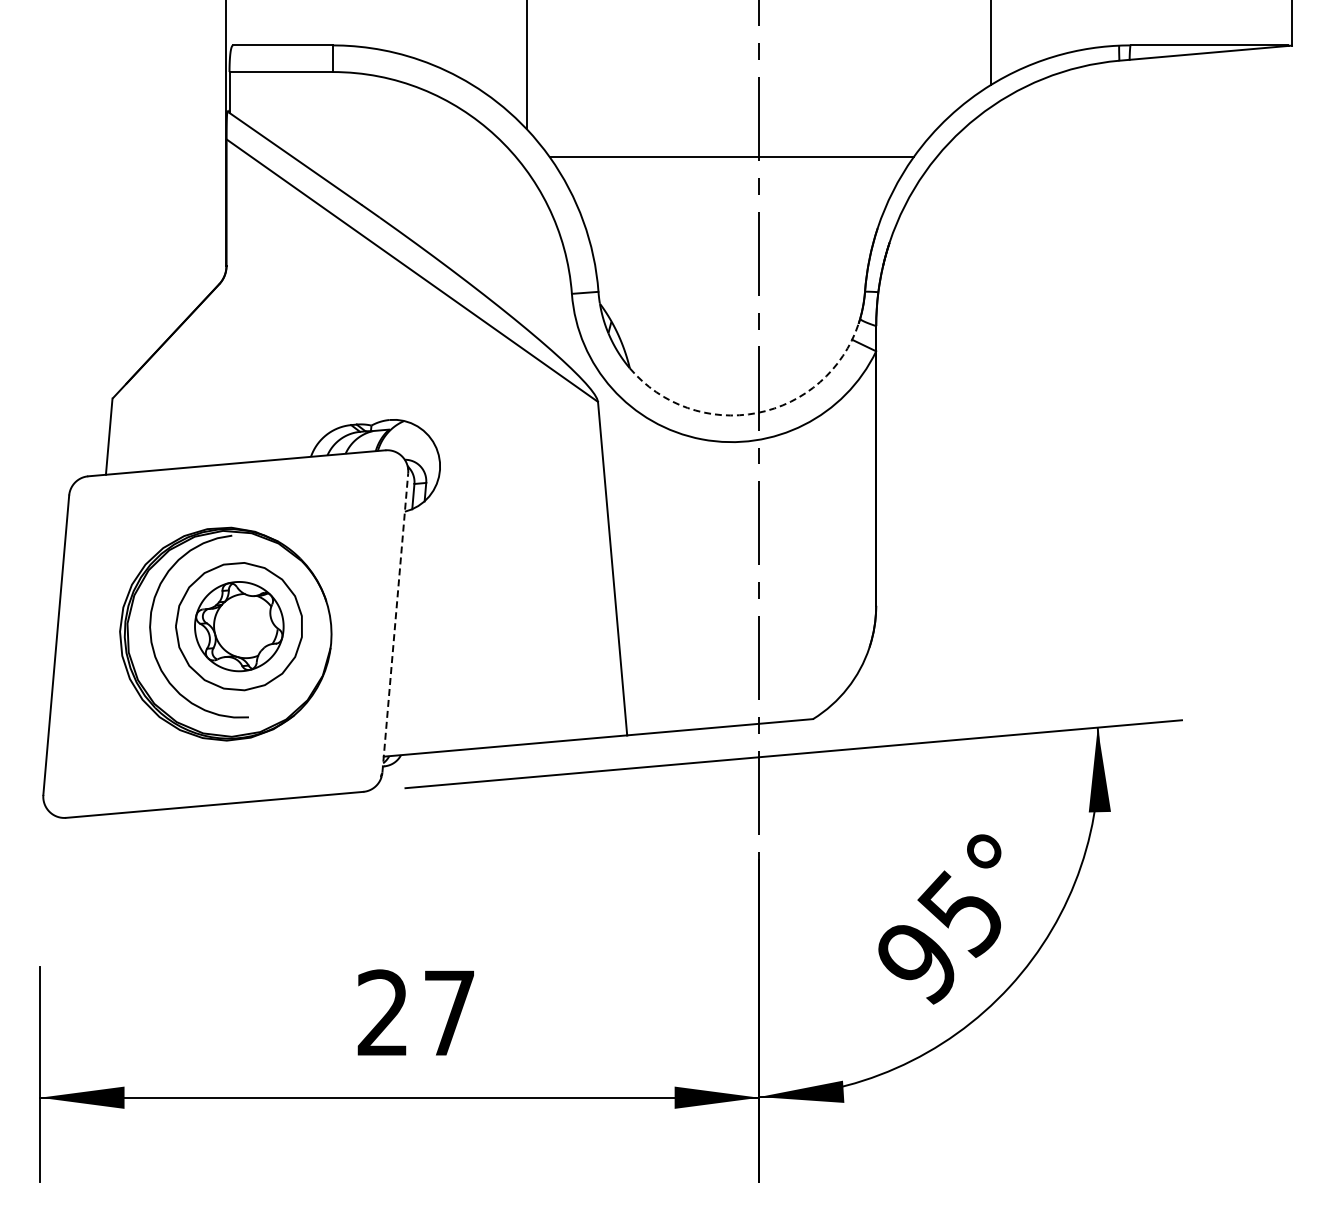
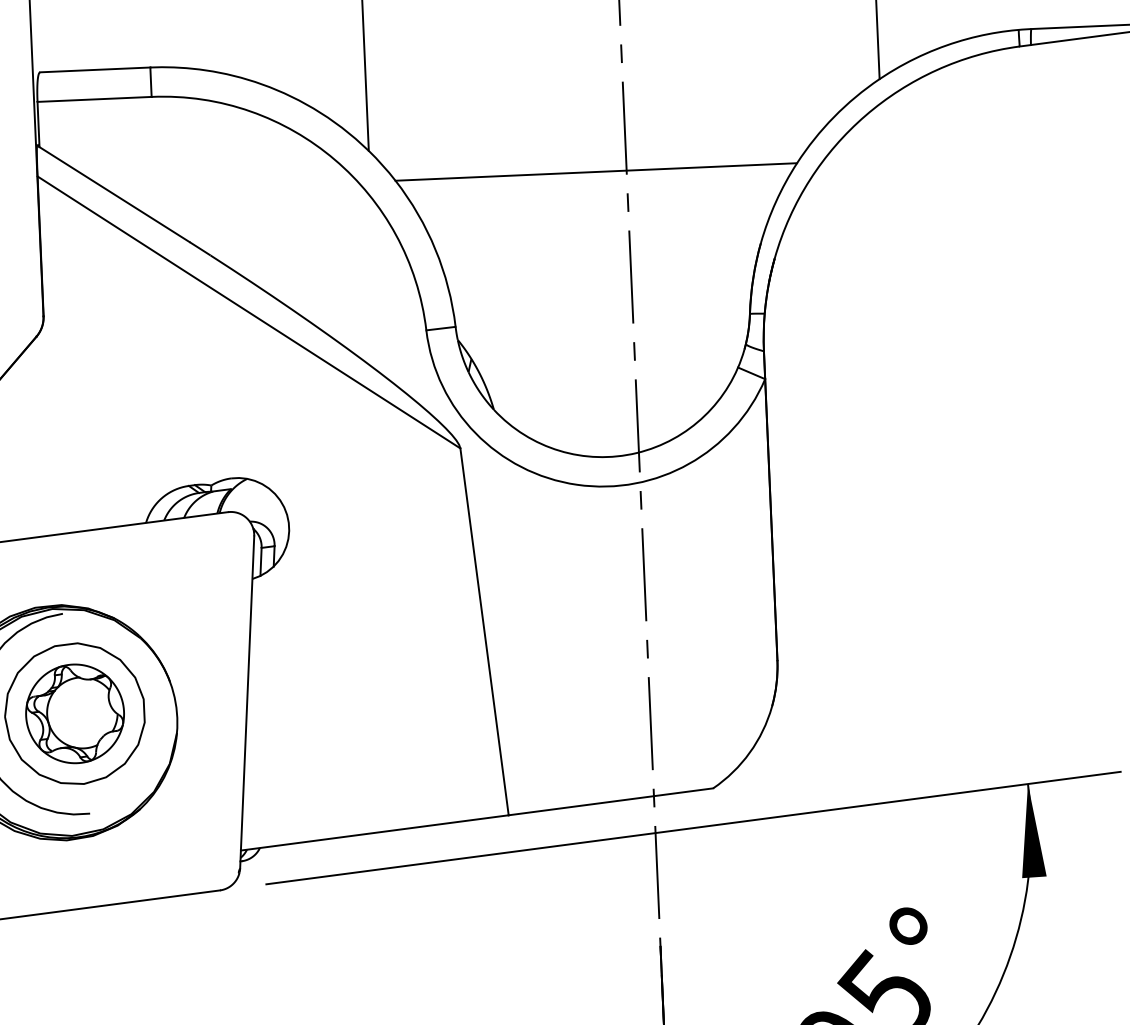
arc: (757, 413) -> (637, 453), dashed -> solid
line: (395, 622) -> (247, 701), dashed -> solid

